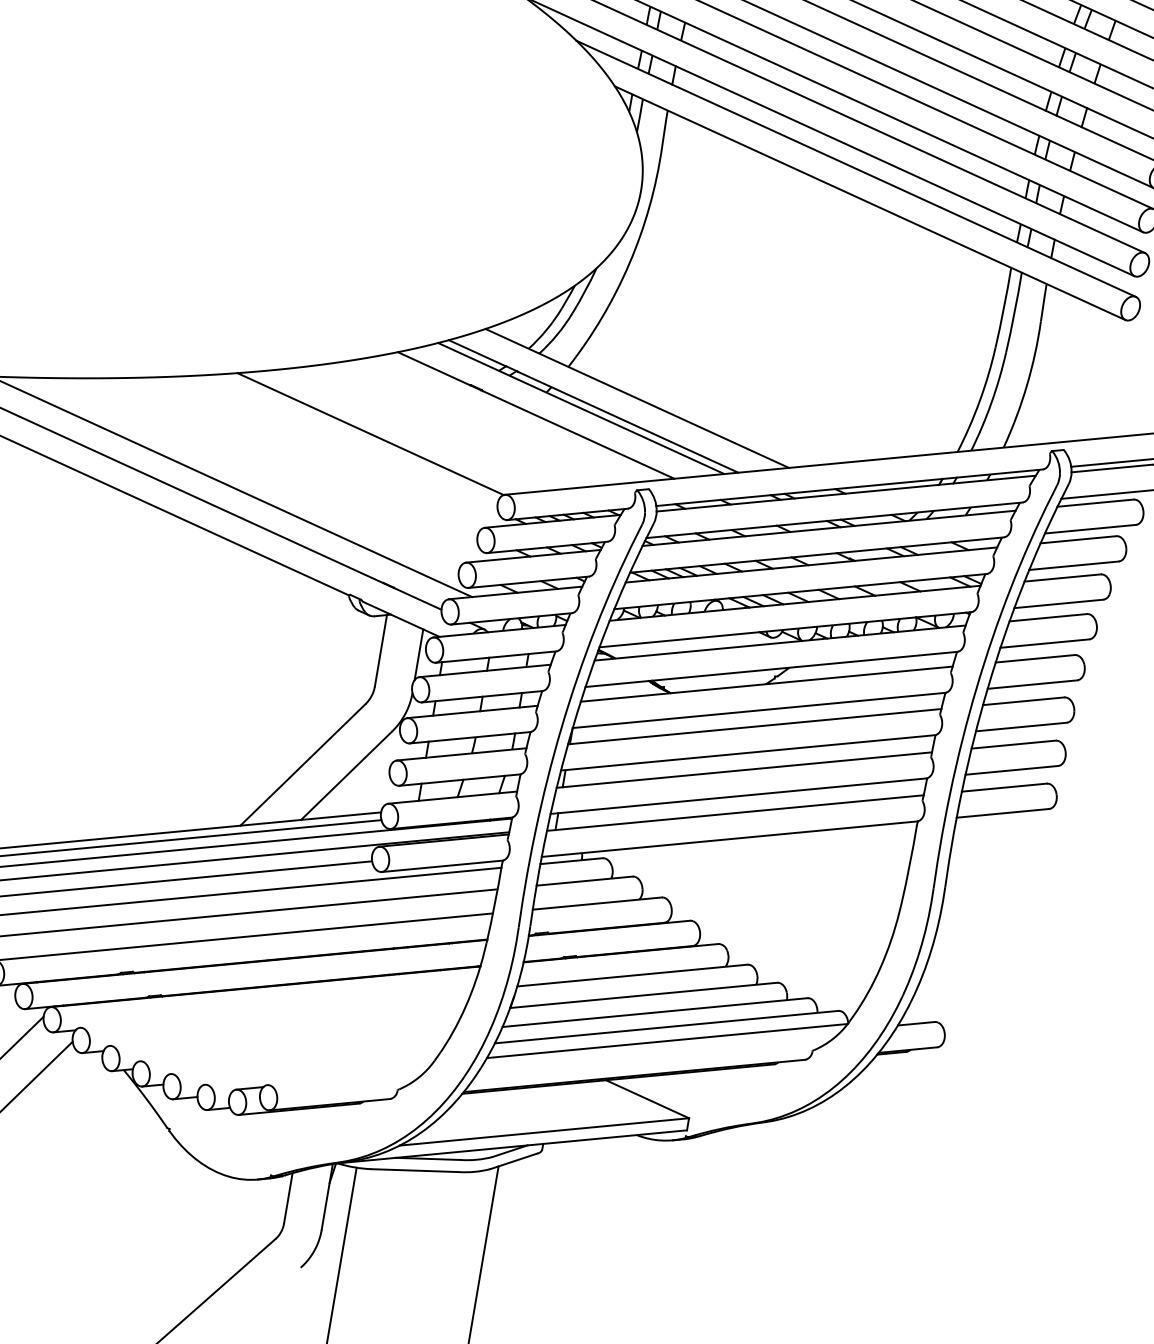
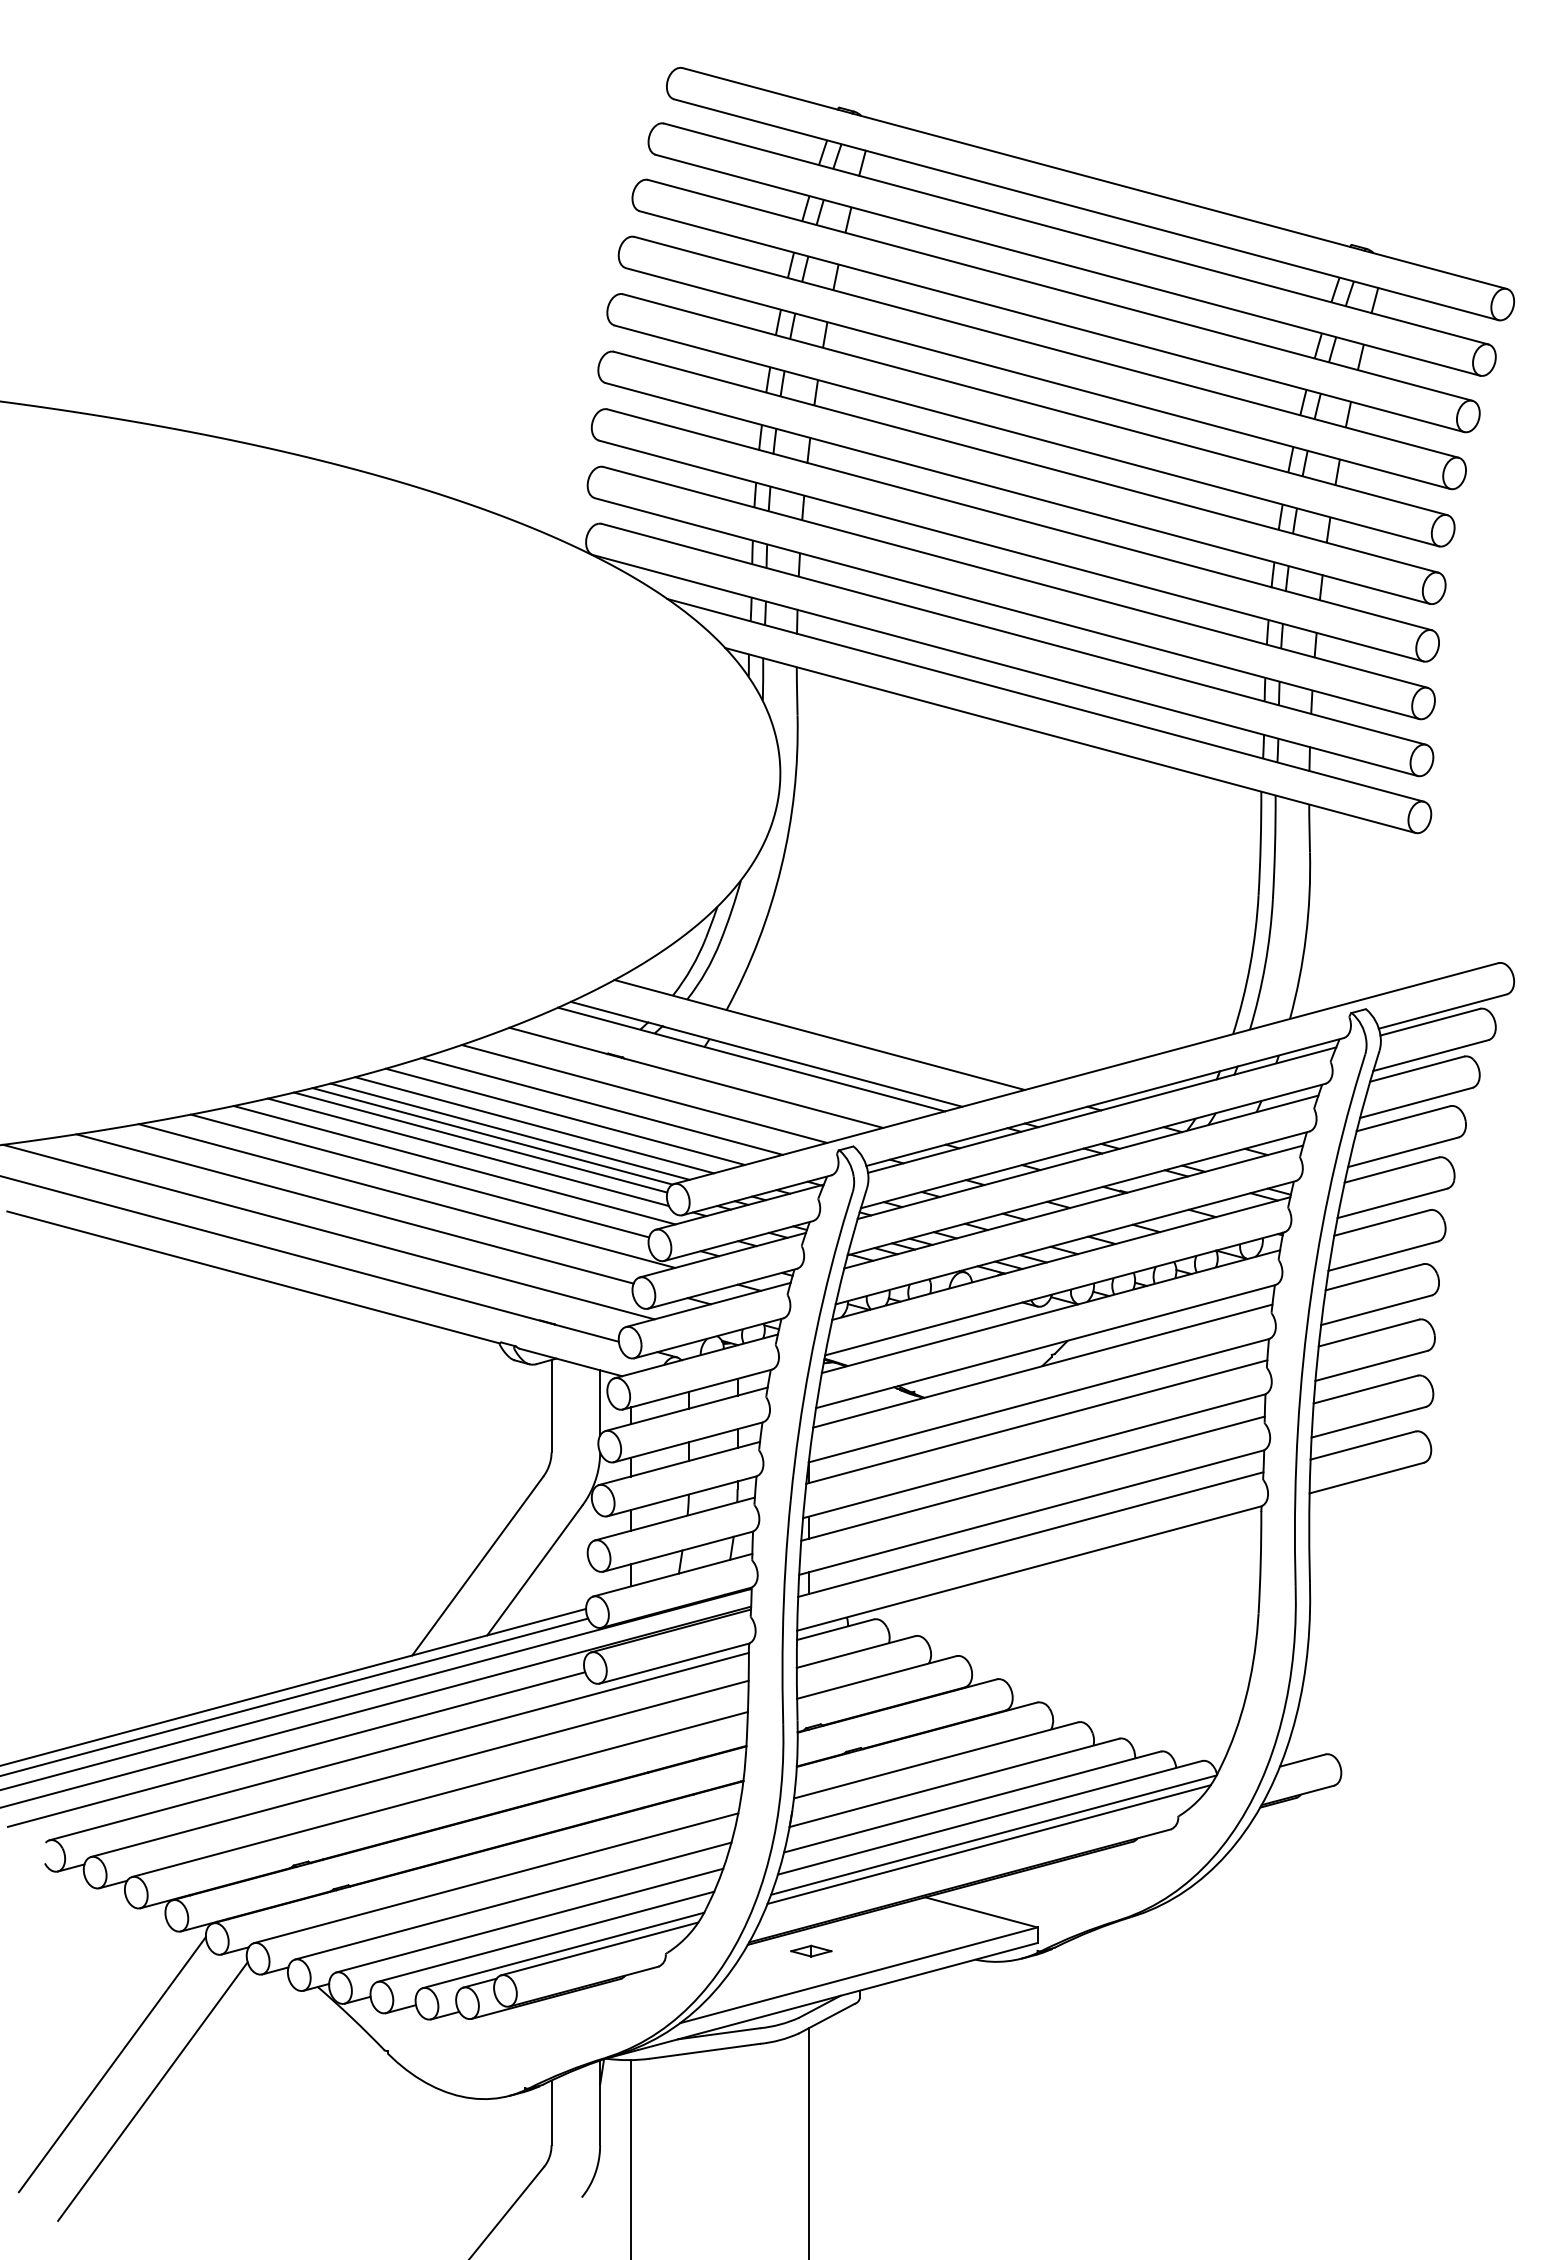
line: (493, 420) -> (644, 1093), added
line: (458, 425) -> (601, 1106), added
line: (429, 428) -> (565, 1116), added
line: (404, 431) -> (534, 1125), added
line: (384, 432) -> (509, 1131), added
line: (360, 437) -> (480, 1142), added
line: (349, 443) -> (467, 1152), added
line: (337, 451) -> (454, 1165), added
line: (308, 454) -> (419, 1175), added
line: (296, 468) -> (406, 1195), added
line: (254, 471) -> (354, 1208), added
line: (275, 1009) -> (495, 1878), added
line: (286, 1028) -> (513, 1900), added
line: (296, 1046) -> (529, 1920), added
line: (661, 1047) -> (988, 1844), added
line: (306, 1060) -> (545, 1936), added
line: (318, 1074) -> (563, 1950), added
line: (347, 1077) -> (599, 1948), added
part: (510, 1106) -> (811, 1950), added

